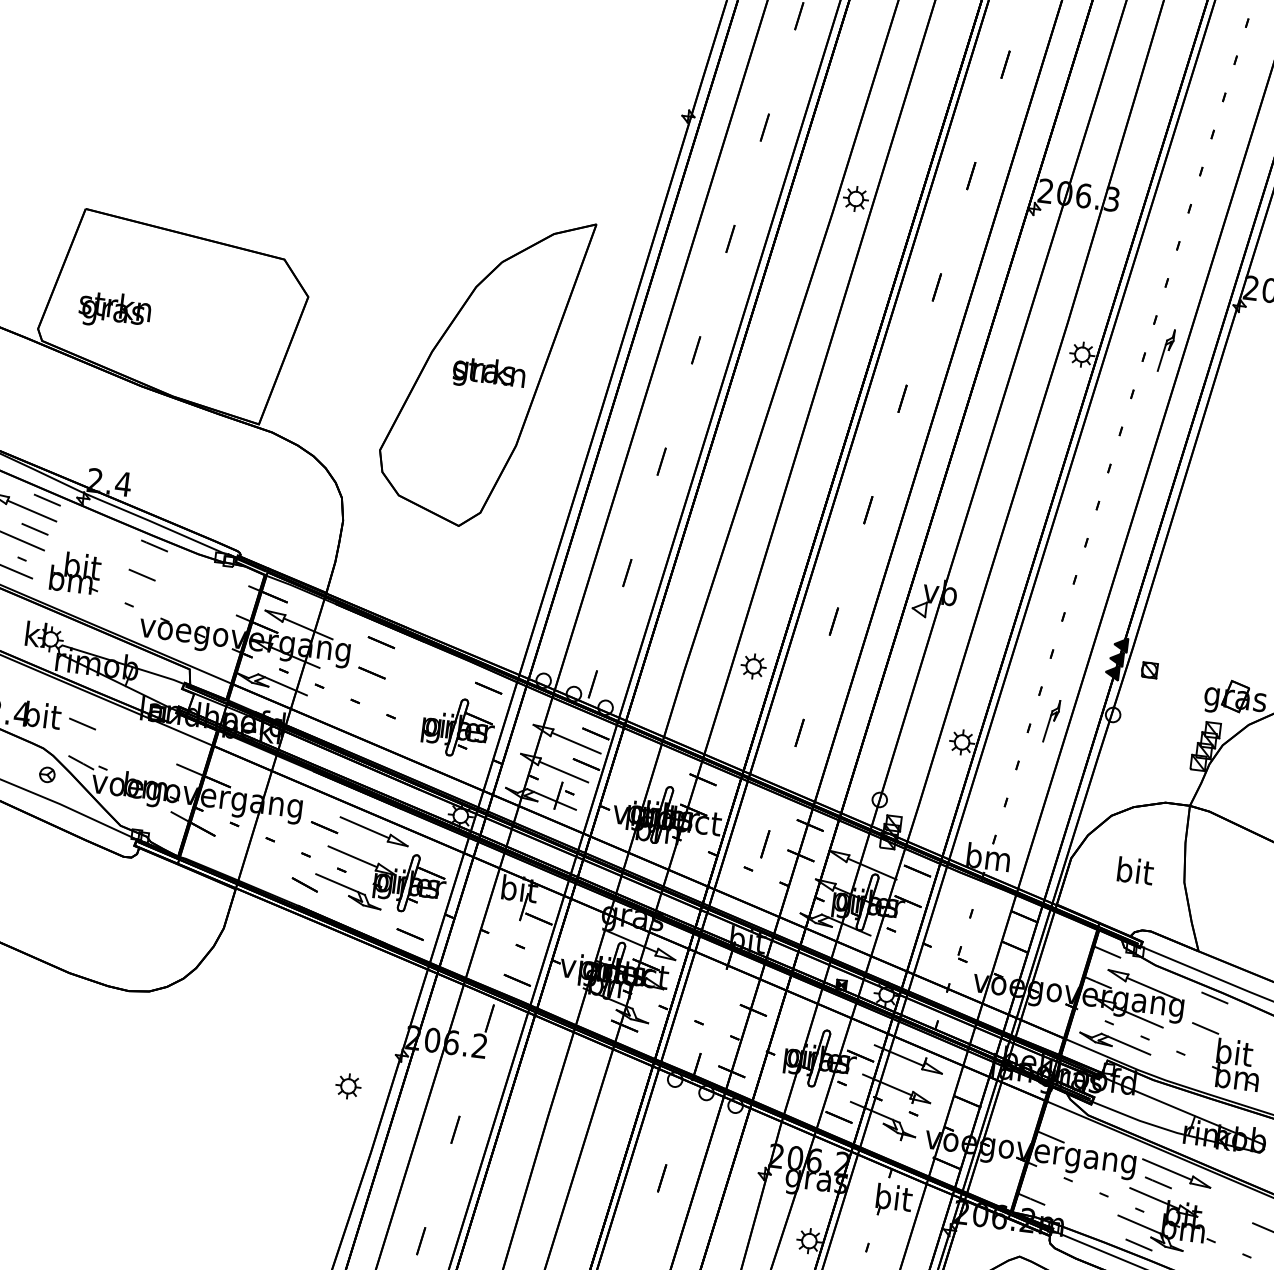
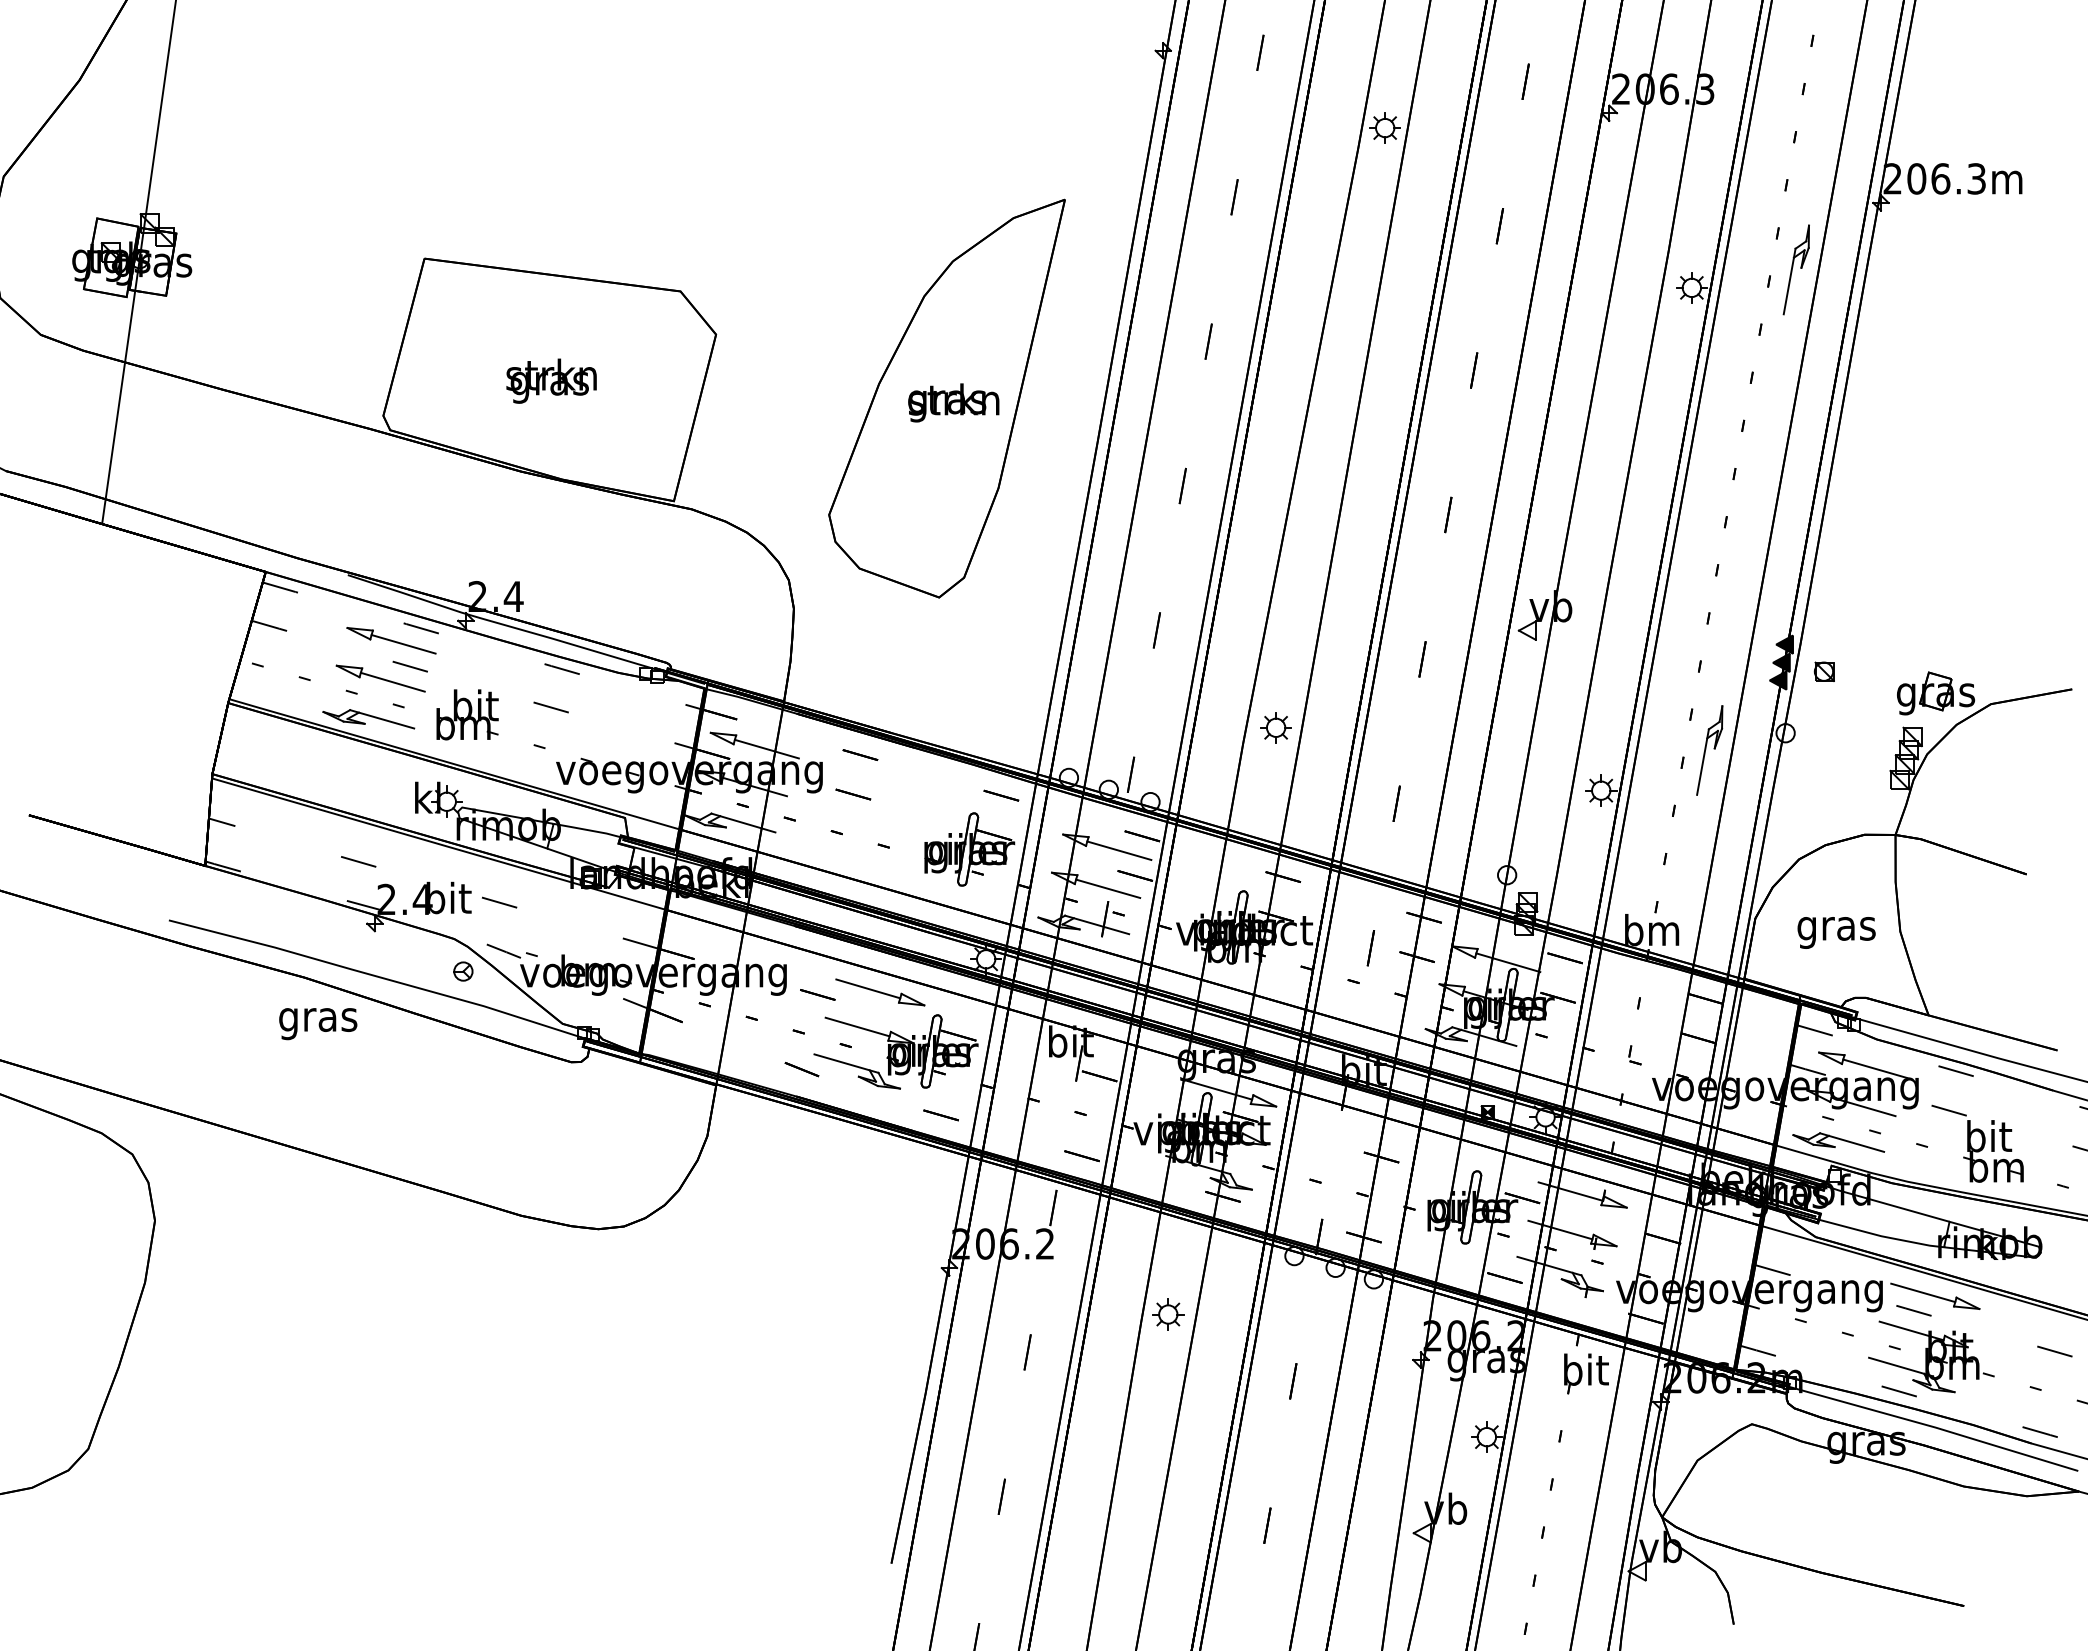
text: (114, 310) -> (551, 380), moved
part: (1165, 350) -> (1795, 269), size x1.67
part: (753, 666) -> (1275, 727), moved
part: (1051, 721) -> (1709, 750), size x1.67
text: (1134, 873) -> (1836, 928), bit -> gras
part: (348, 1086) -> (1168, 1314), moved

